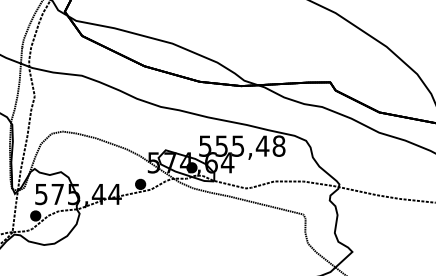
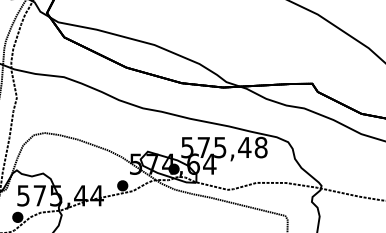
text: (221, 145) -> (203, 146), 555,48 -> 575,48

